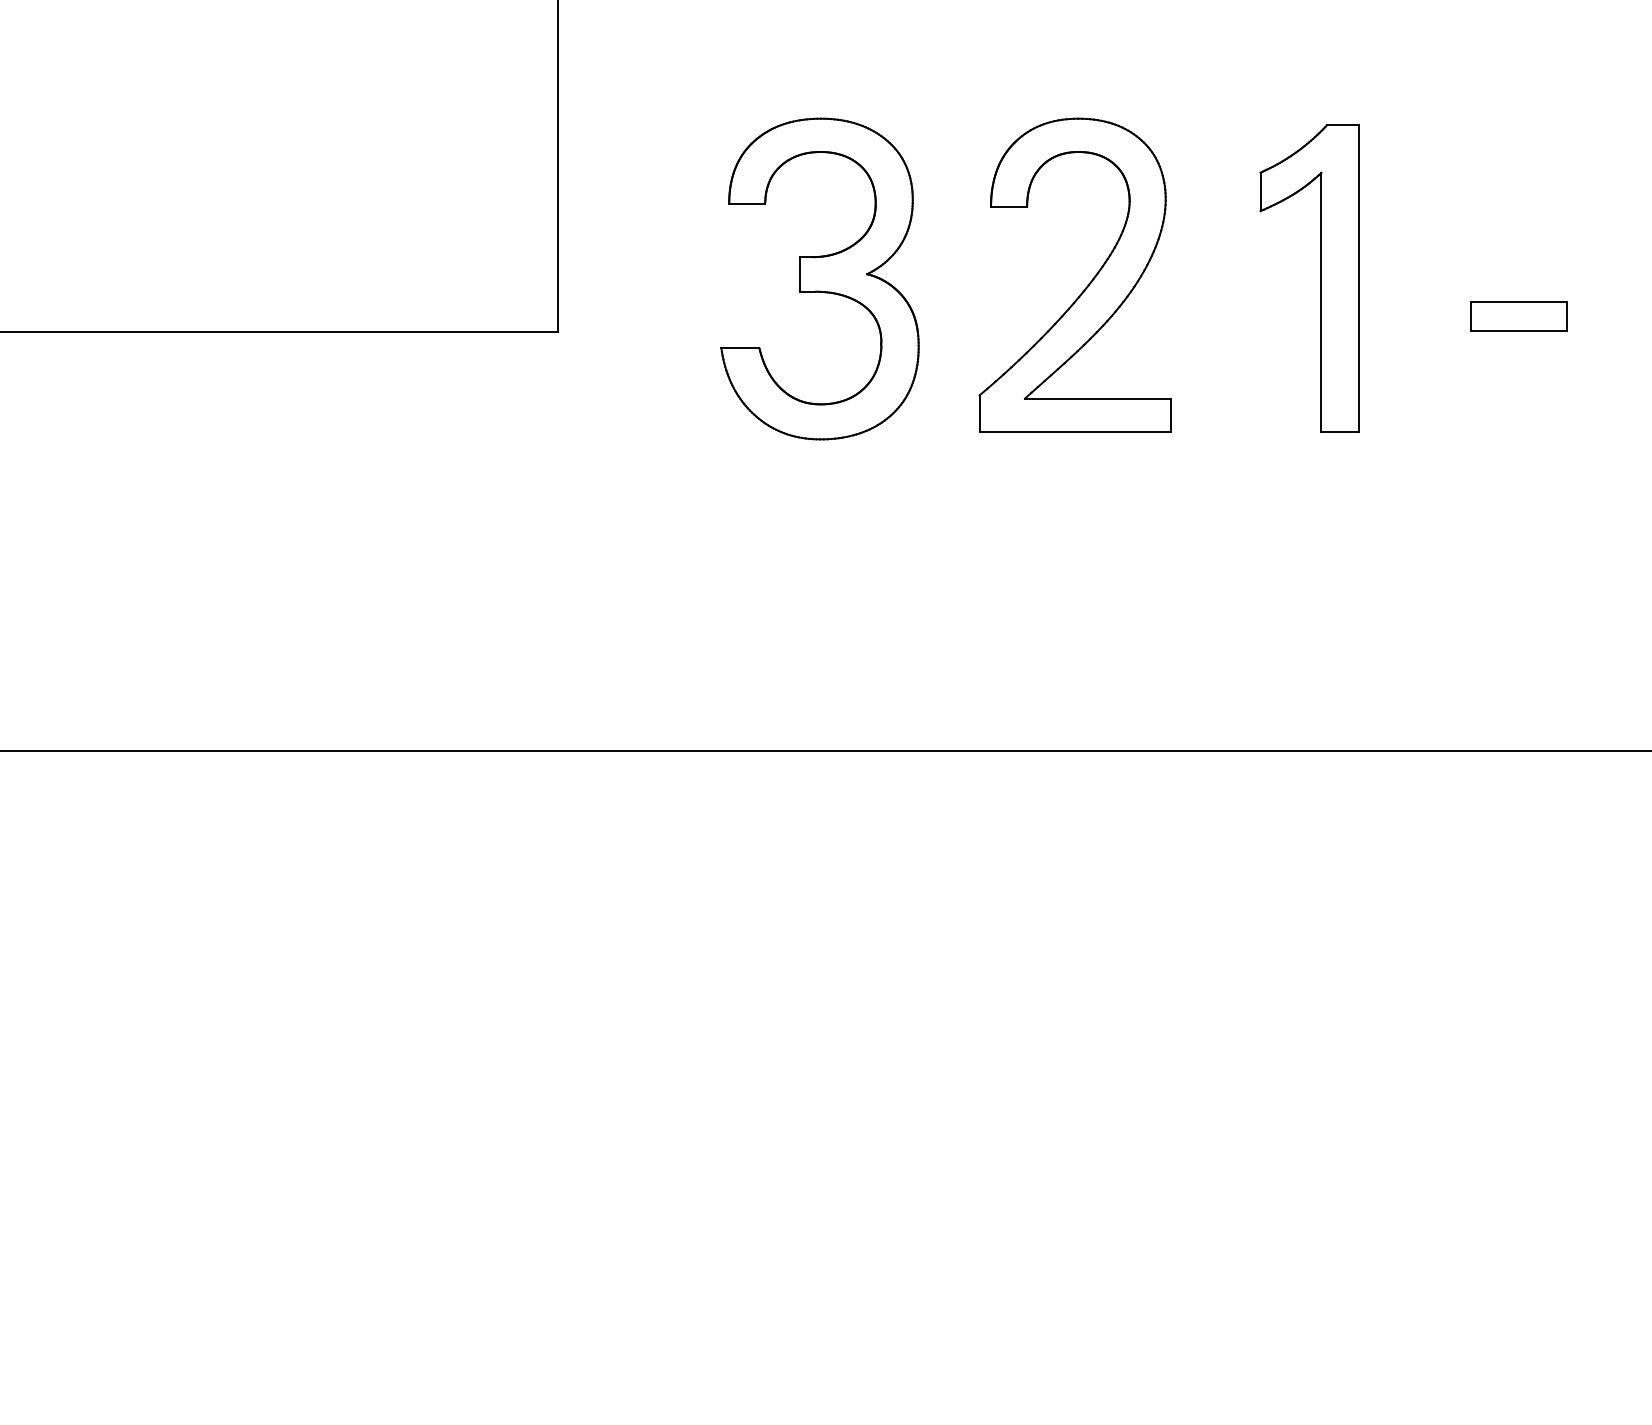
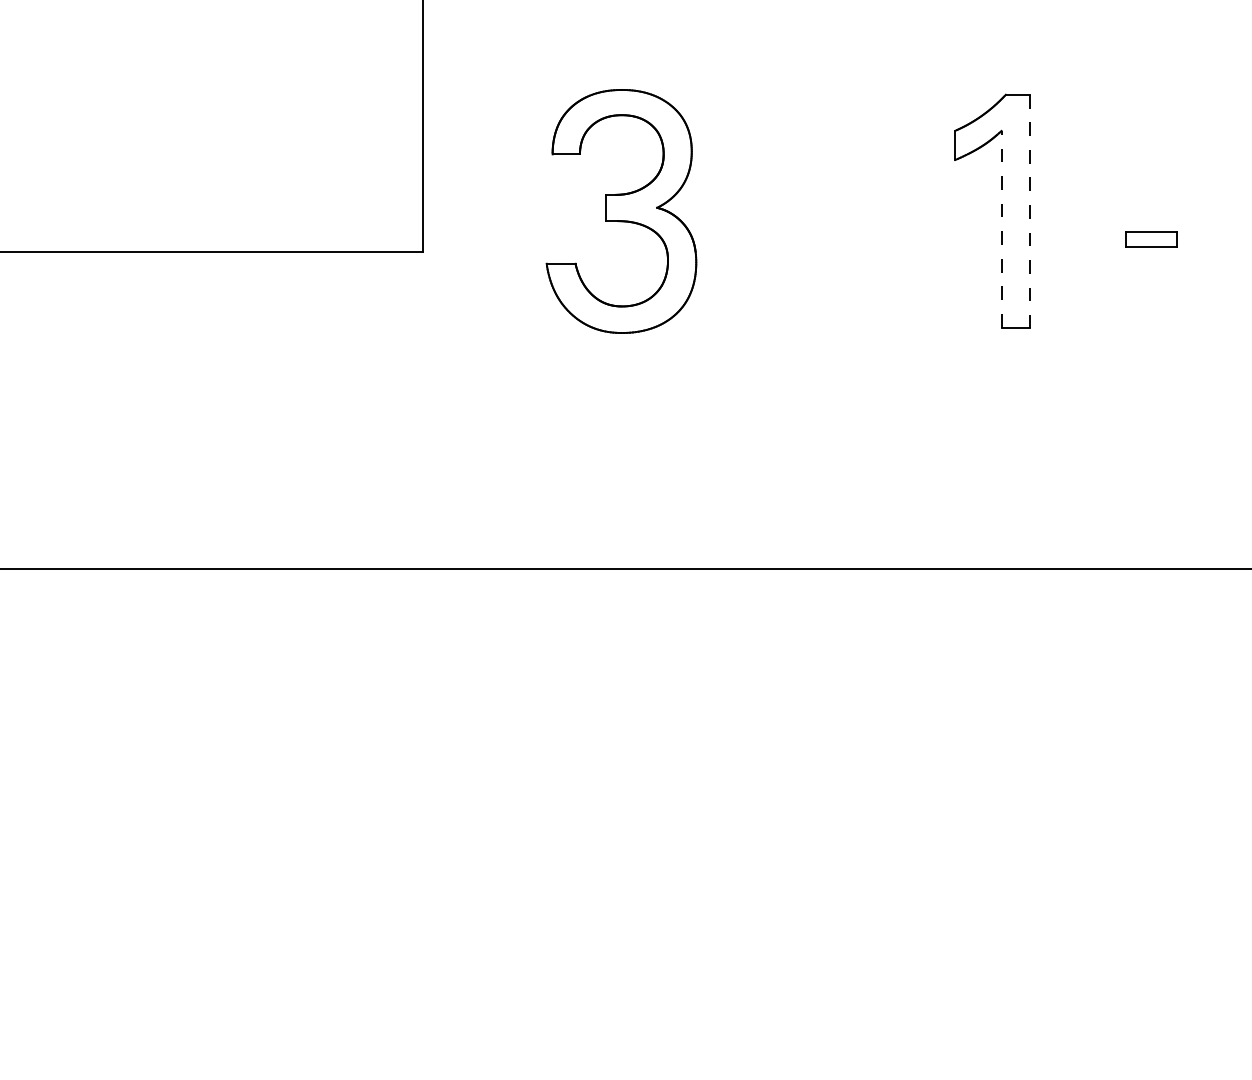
line: (1358, 279) -> (1029, 211), solid -> dashed
part: (1086, 285) -> (823, 216), removed
line: (1321, 301) -> (1001, 228), solid -> dashed
part: (1519, 316) -> (1151, 239), size x0.7

